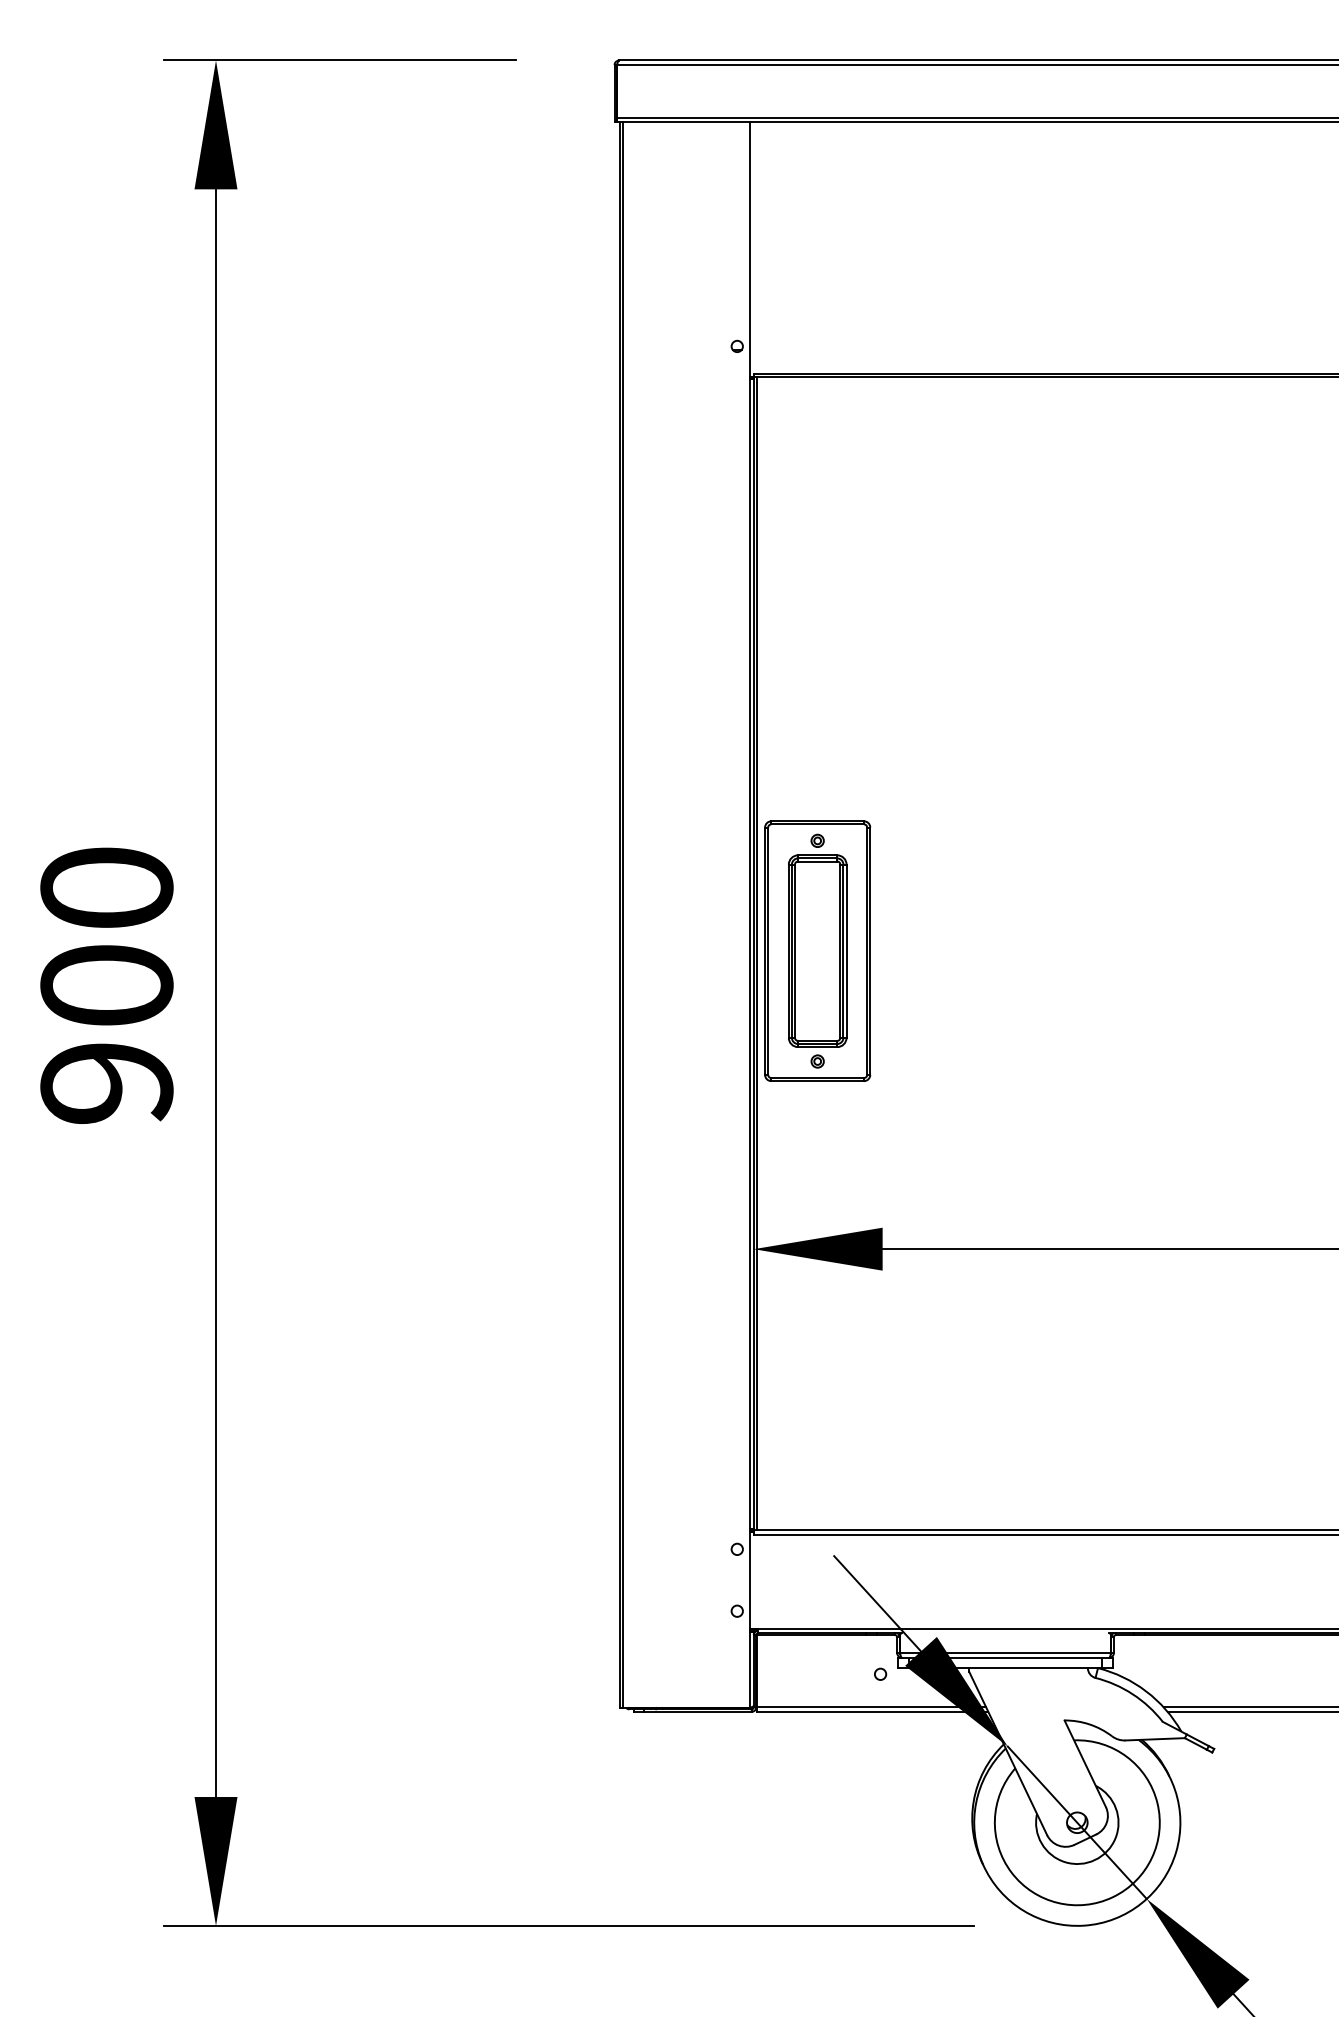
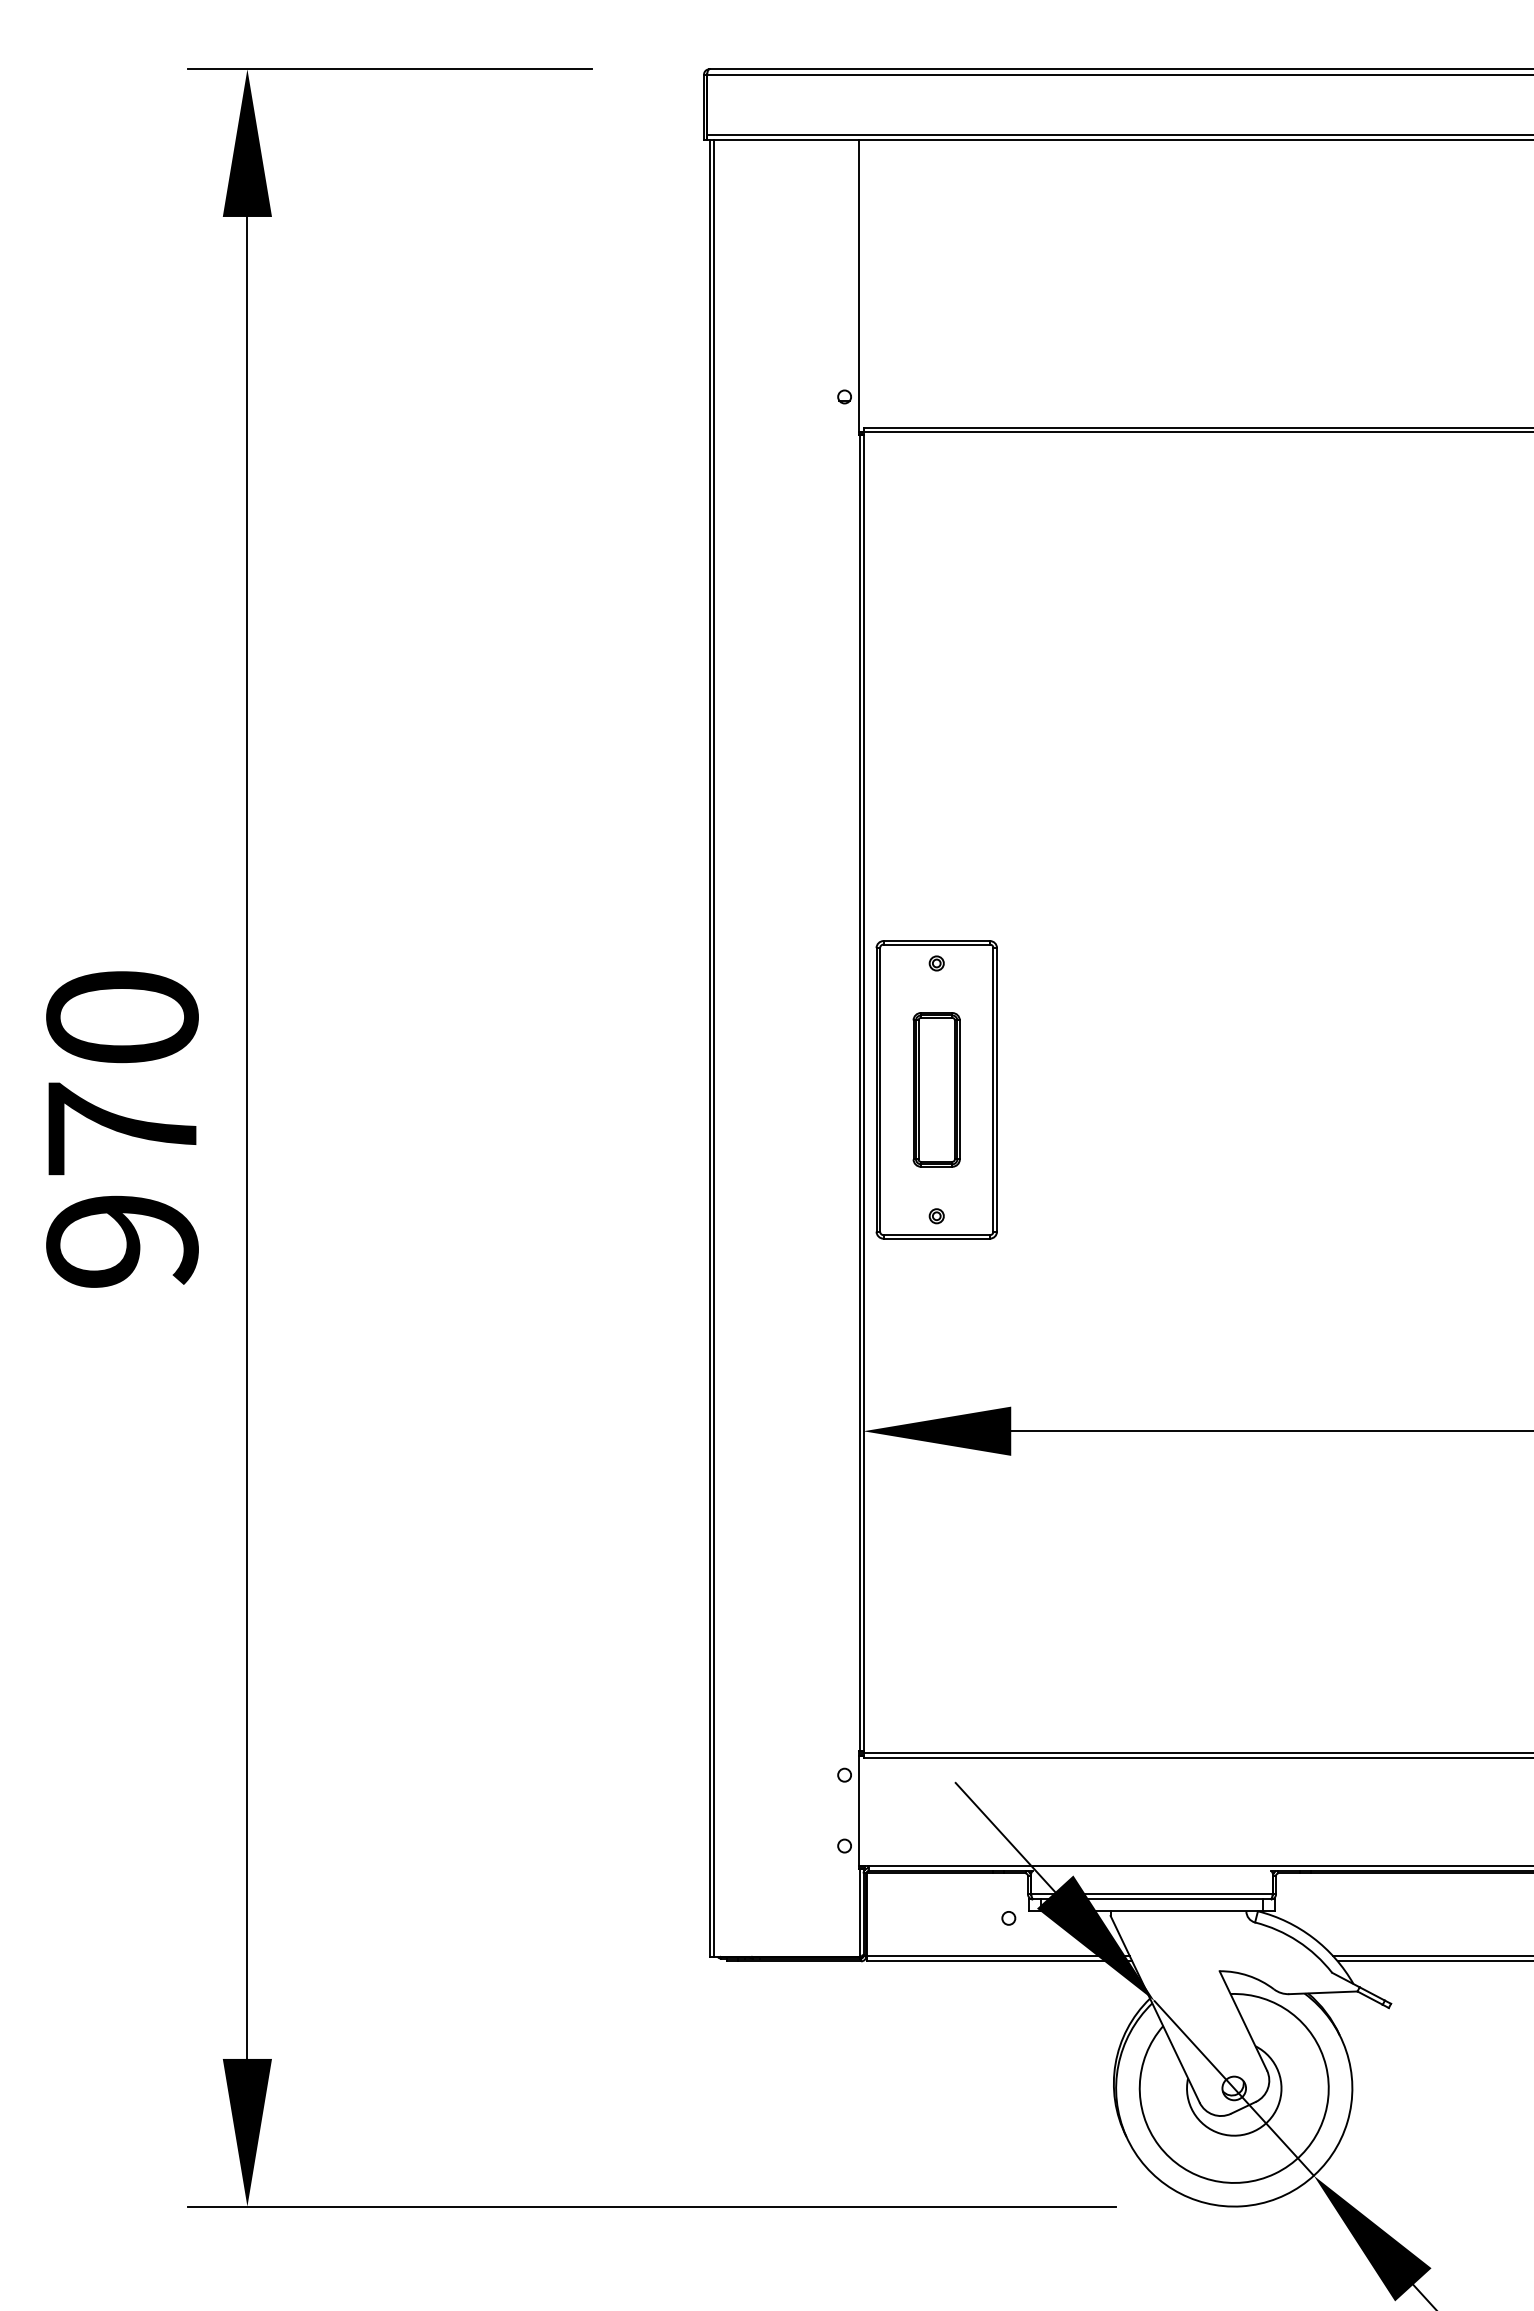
part: (817, 950) -> (936, 1089), size x0.7
line: (757, 953) -> (867, 1092), removed
text: (106, 984) -> (122, 1128), 900 -> 970

